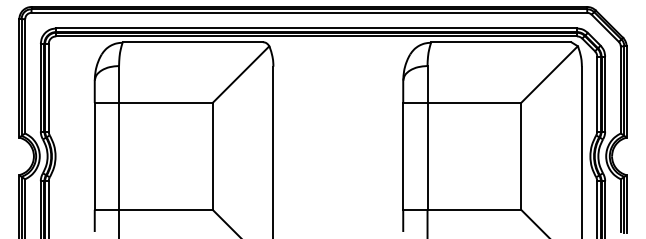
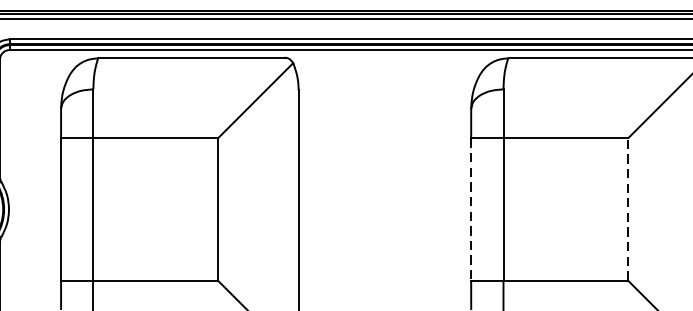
line: (521, 155) -> (628, 208), solid -> dashed
line: (403, 156) -> (471, 209), solid -> dashed

